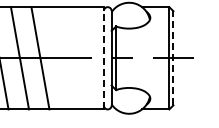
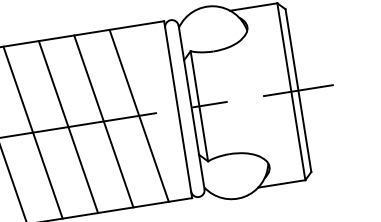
line: (103, 57) -> (177, 108), dashed -> solid
line: (173, 57) -> (298, 89), dashed -> solid
line: (60, 58) -> (103, 121), added
line: (81, 58) -> (139, 116), added

